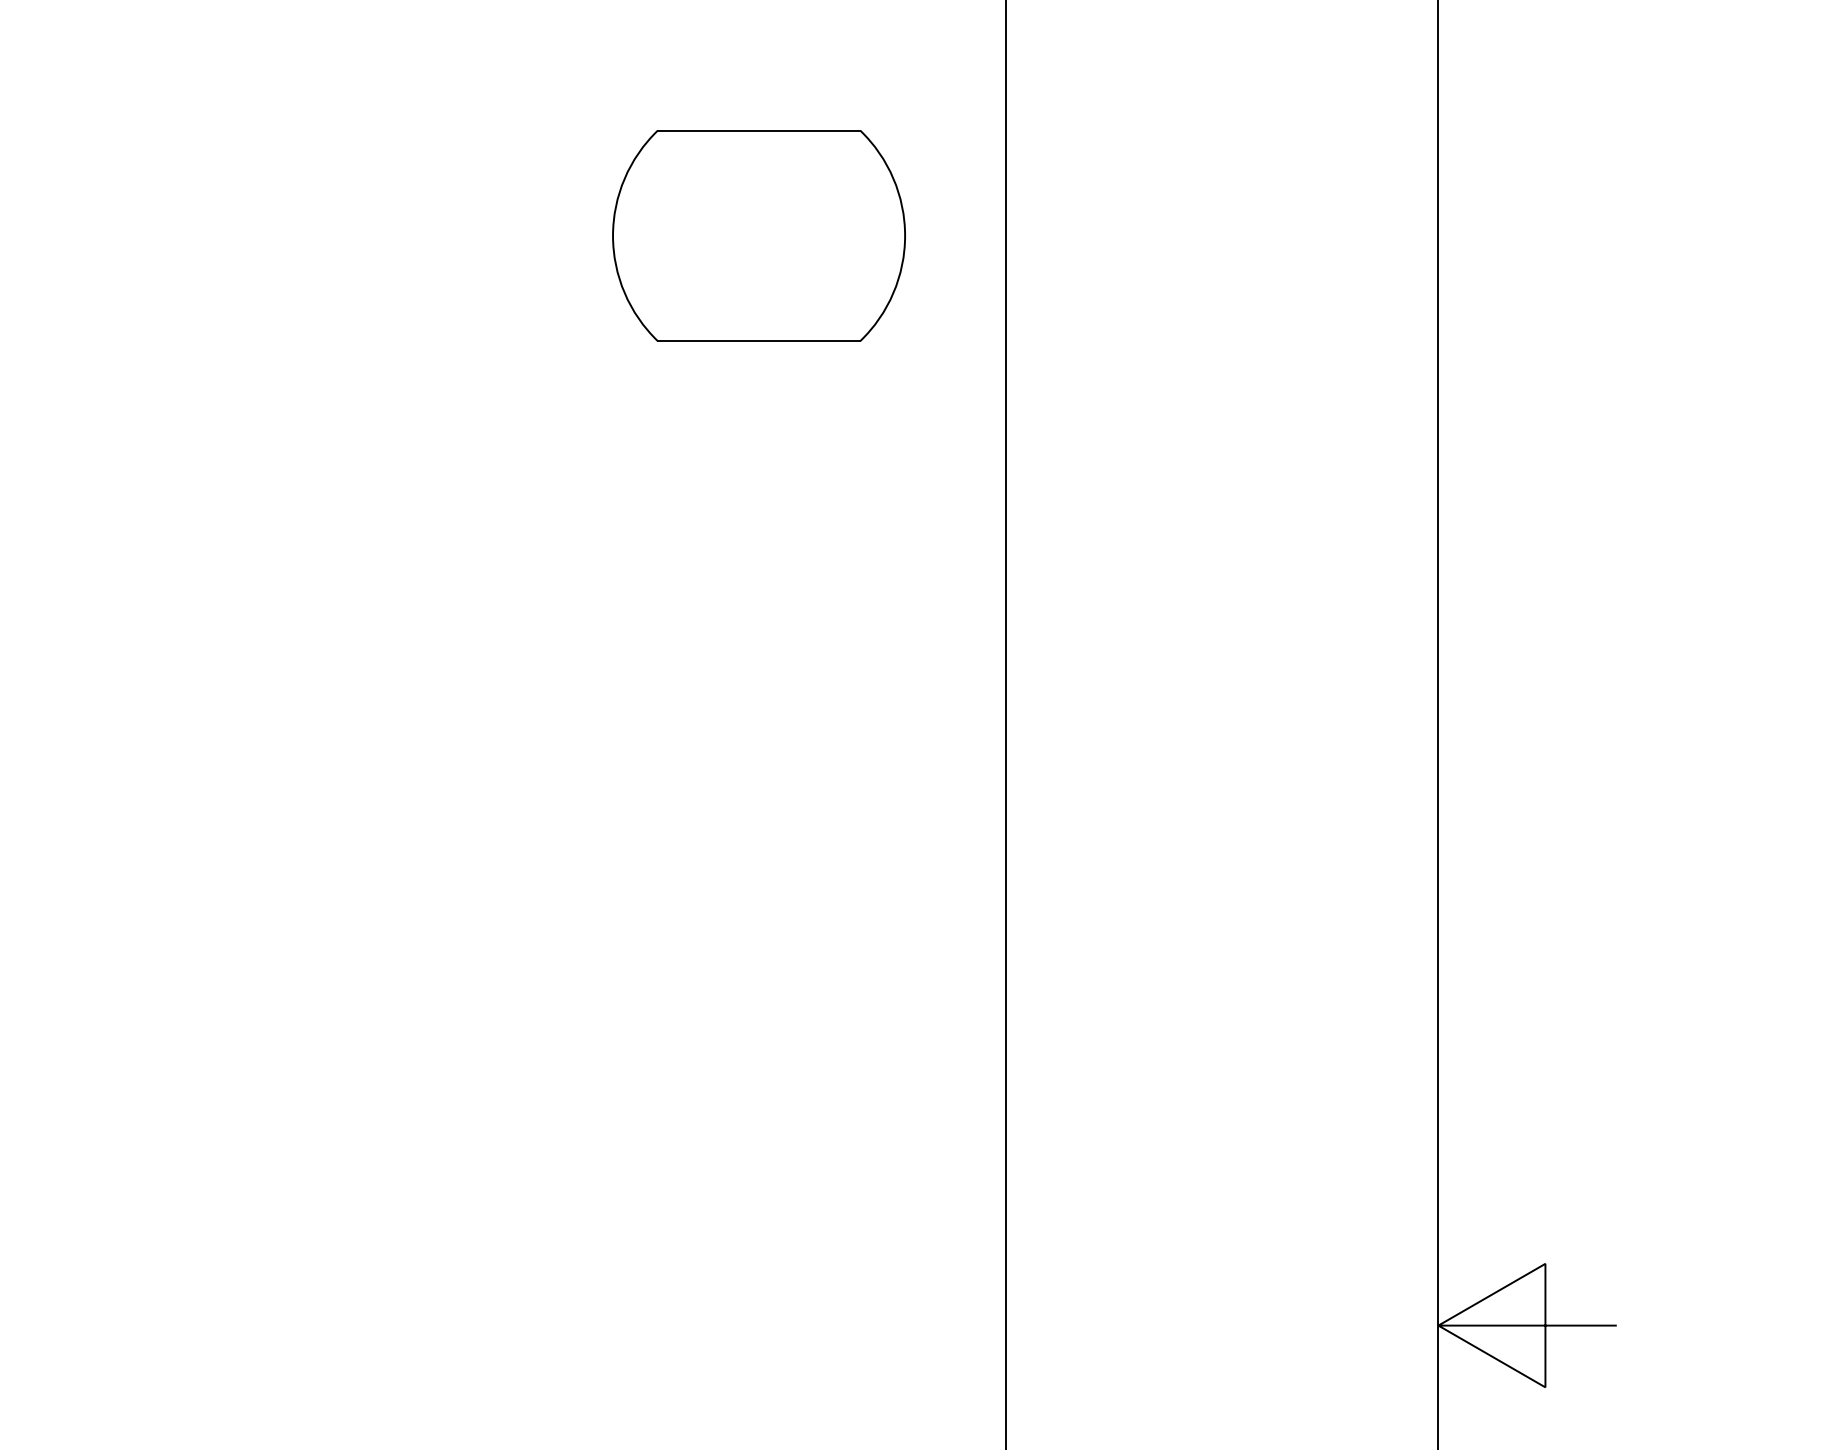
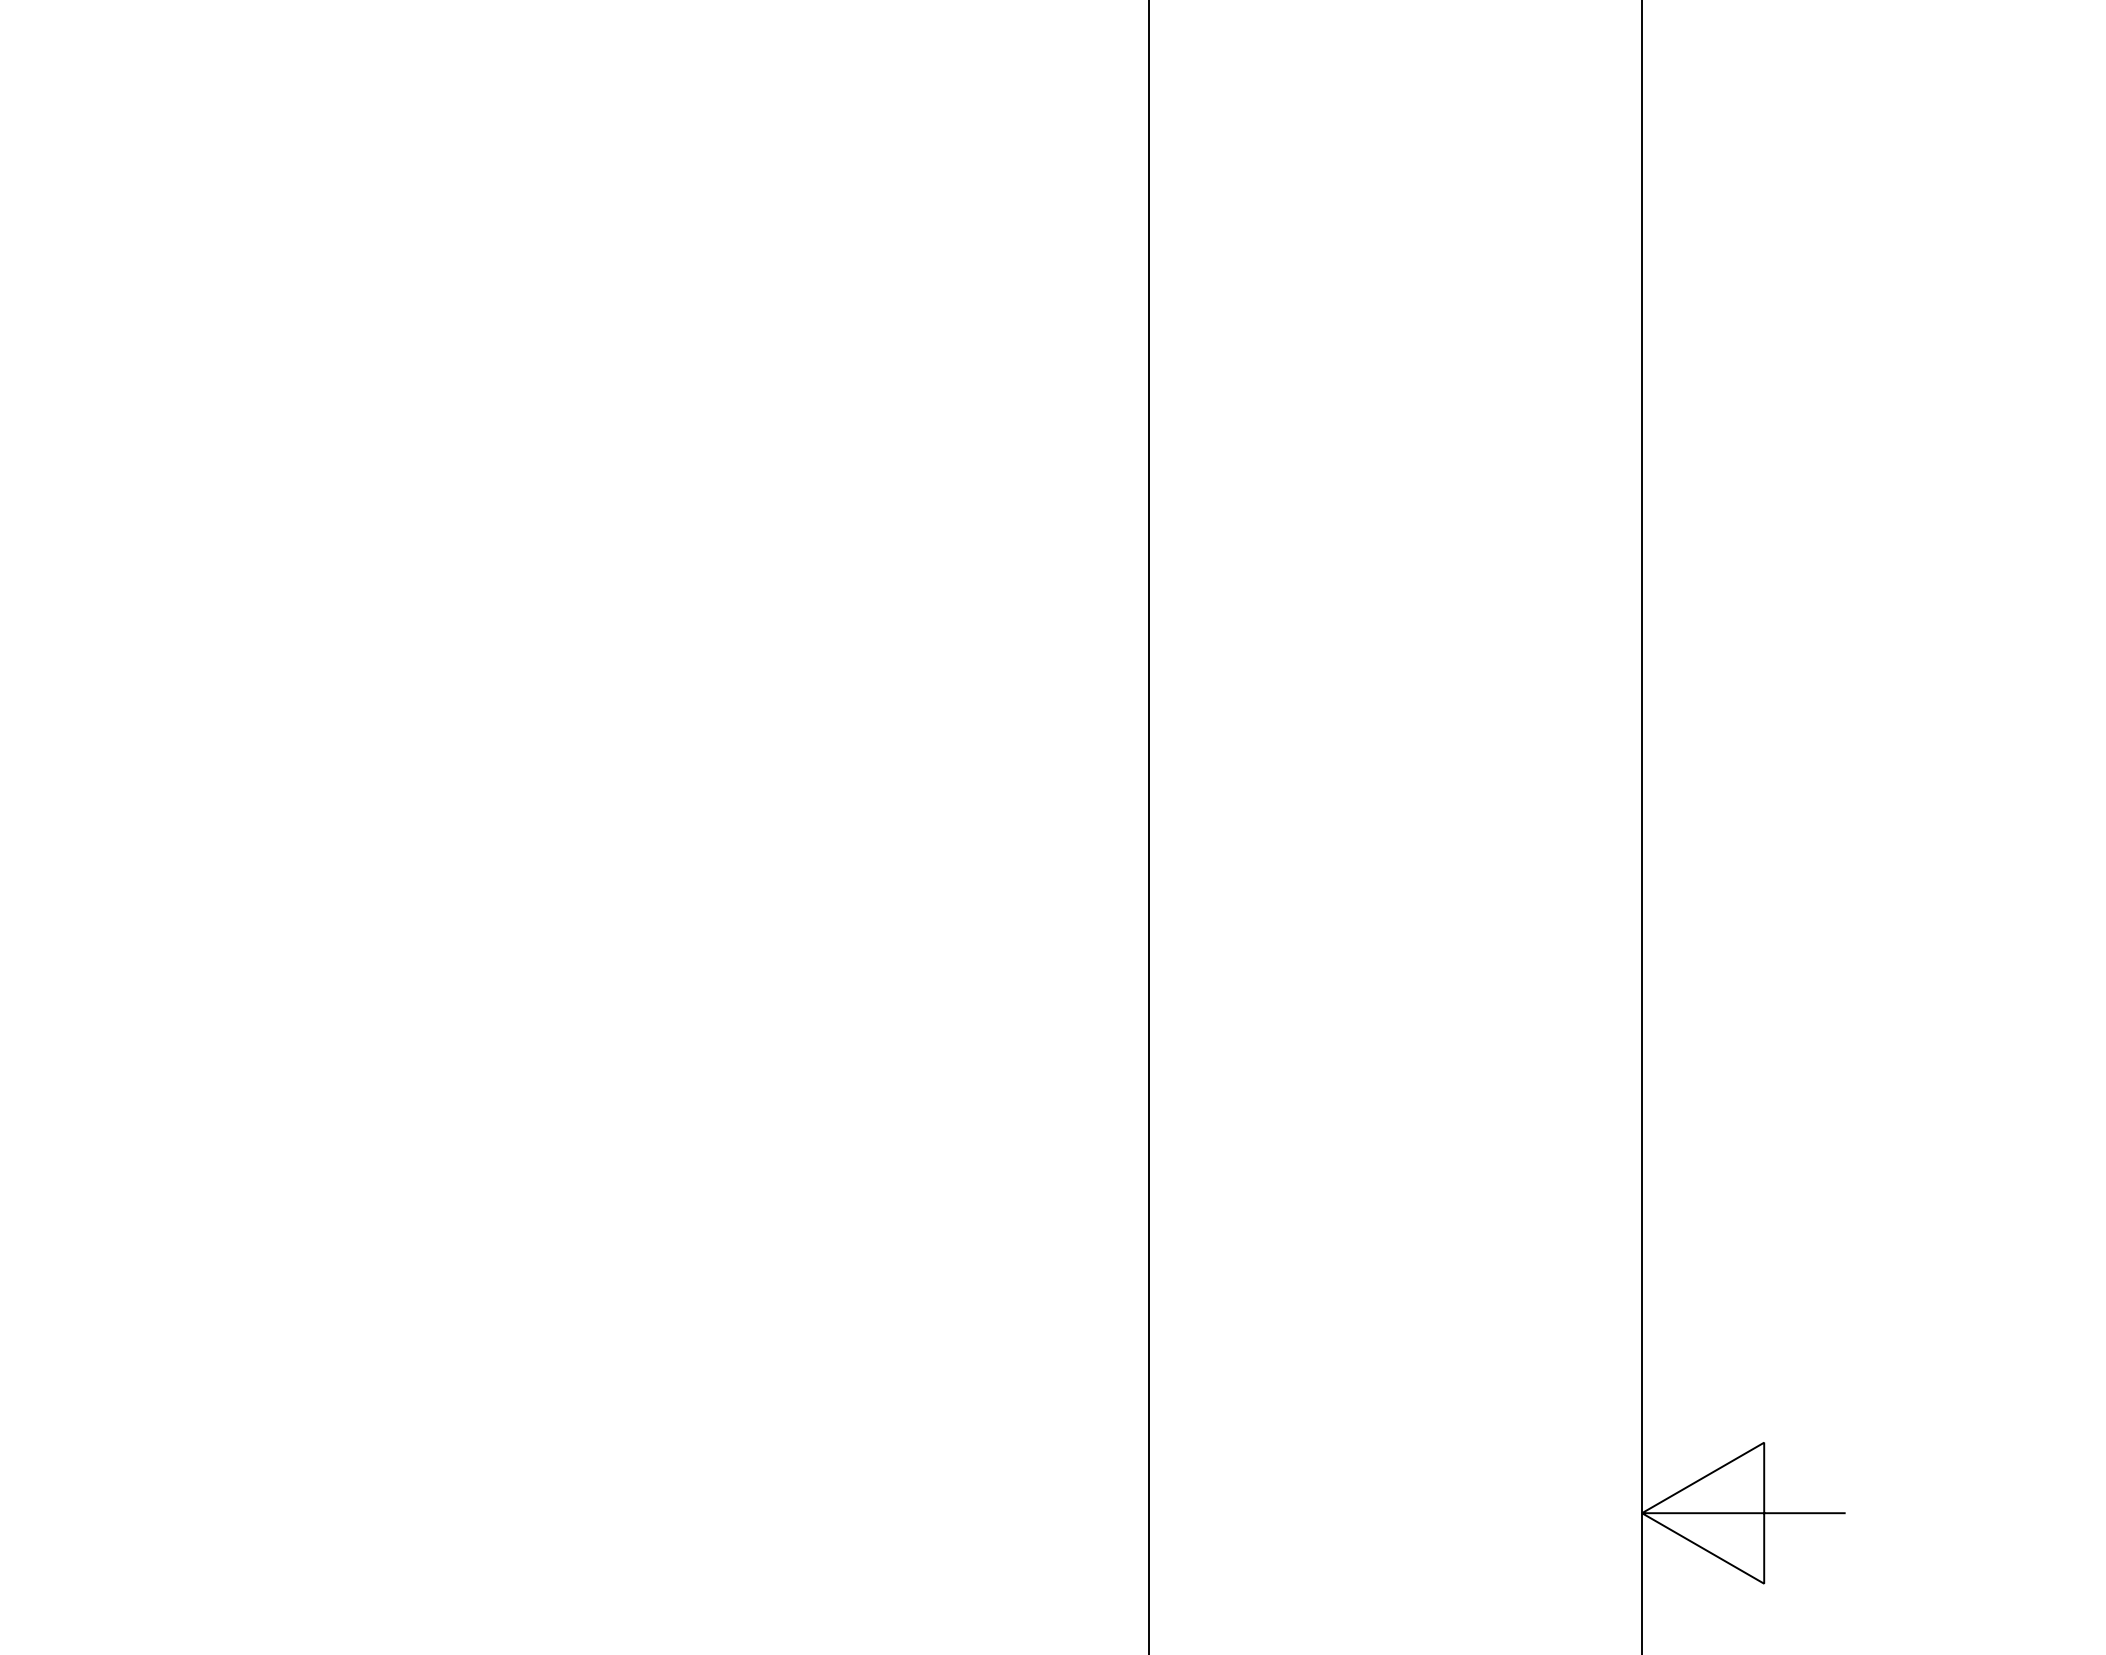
part: (758, 235) -> (865, 268), removed

